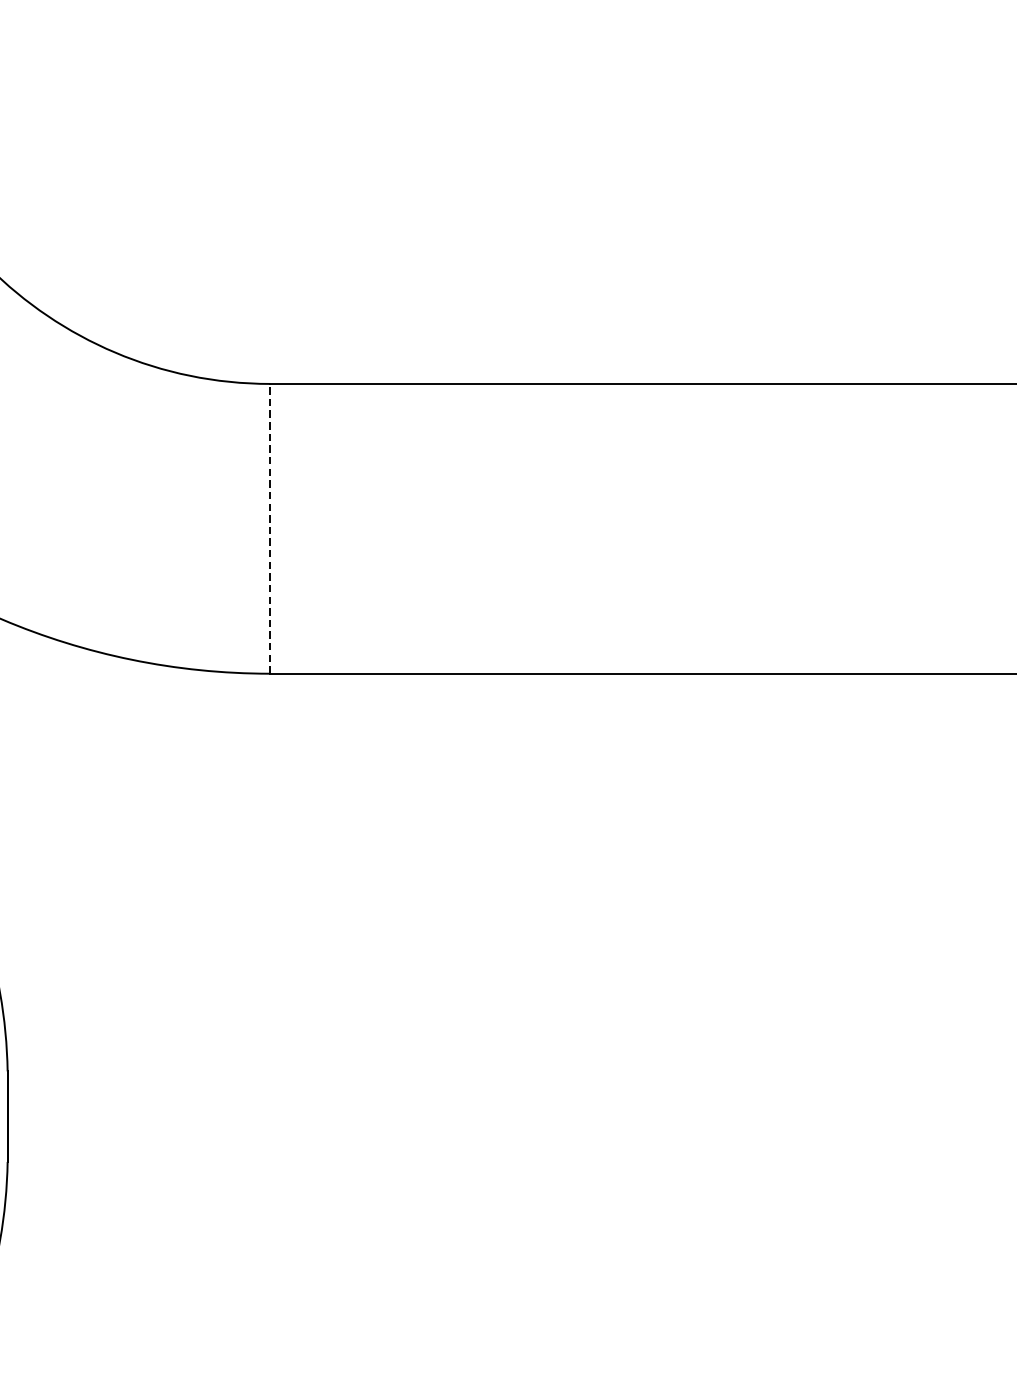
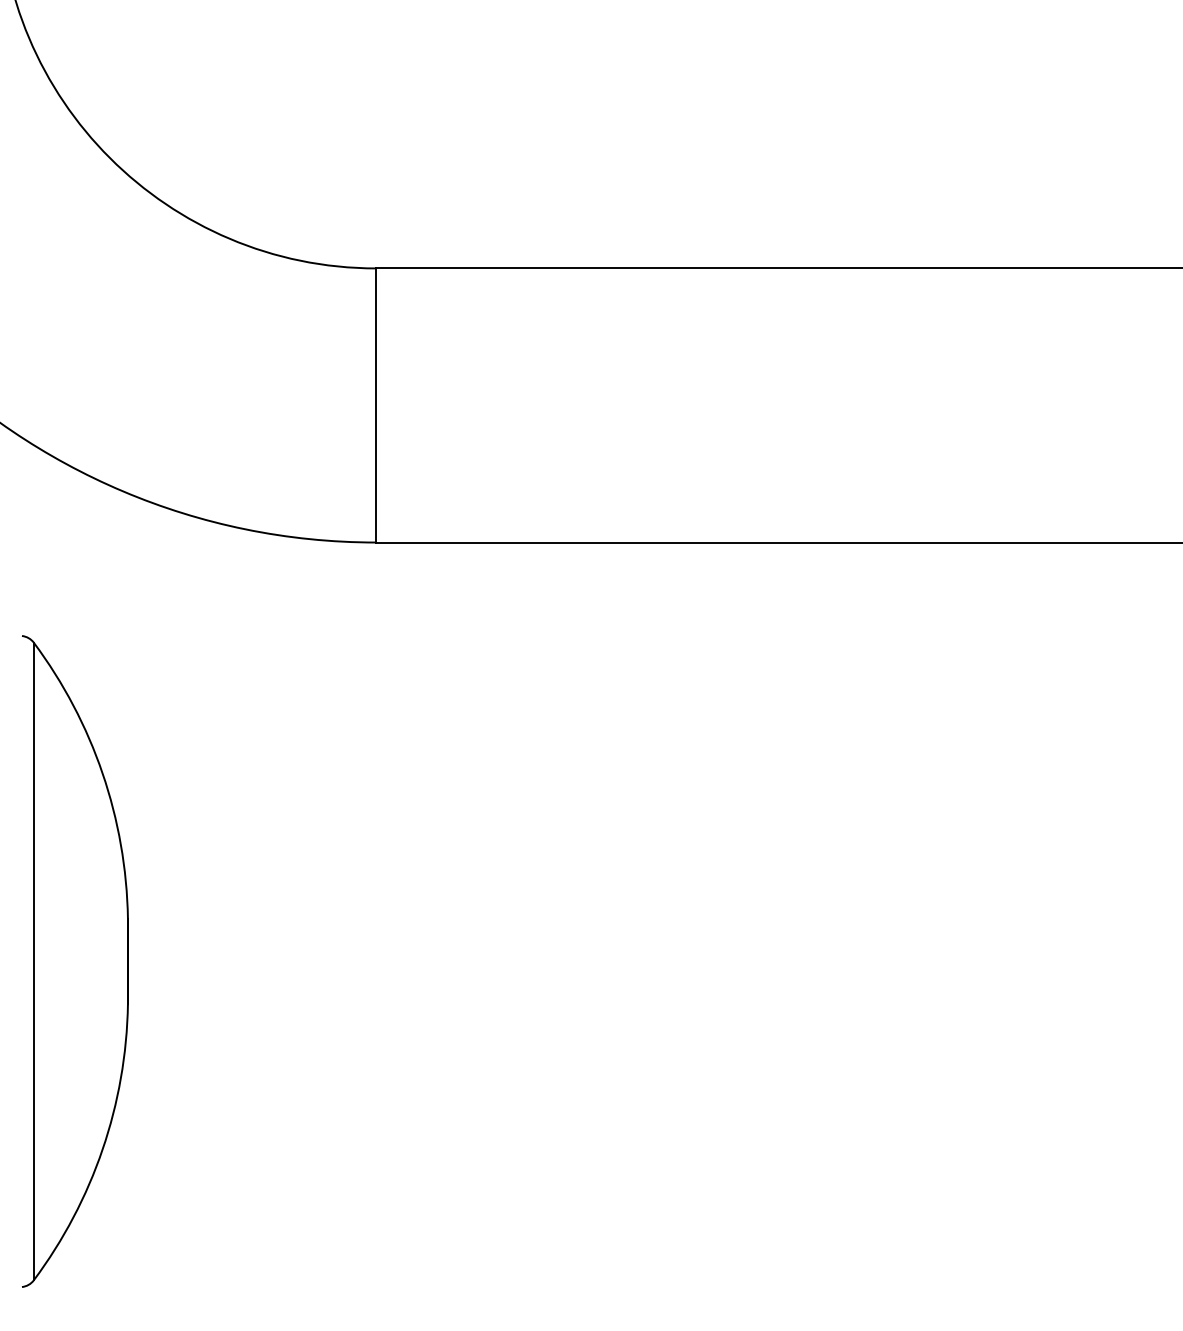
line: (270, 527) -> (376, 404), dashed -> solid

